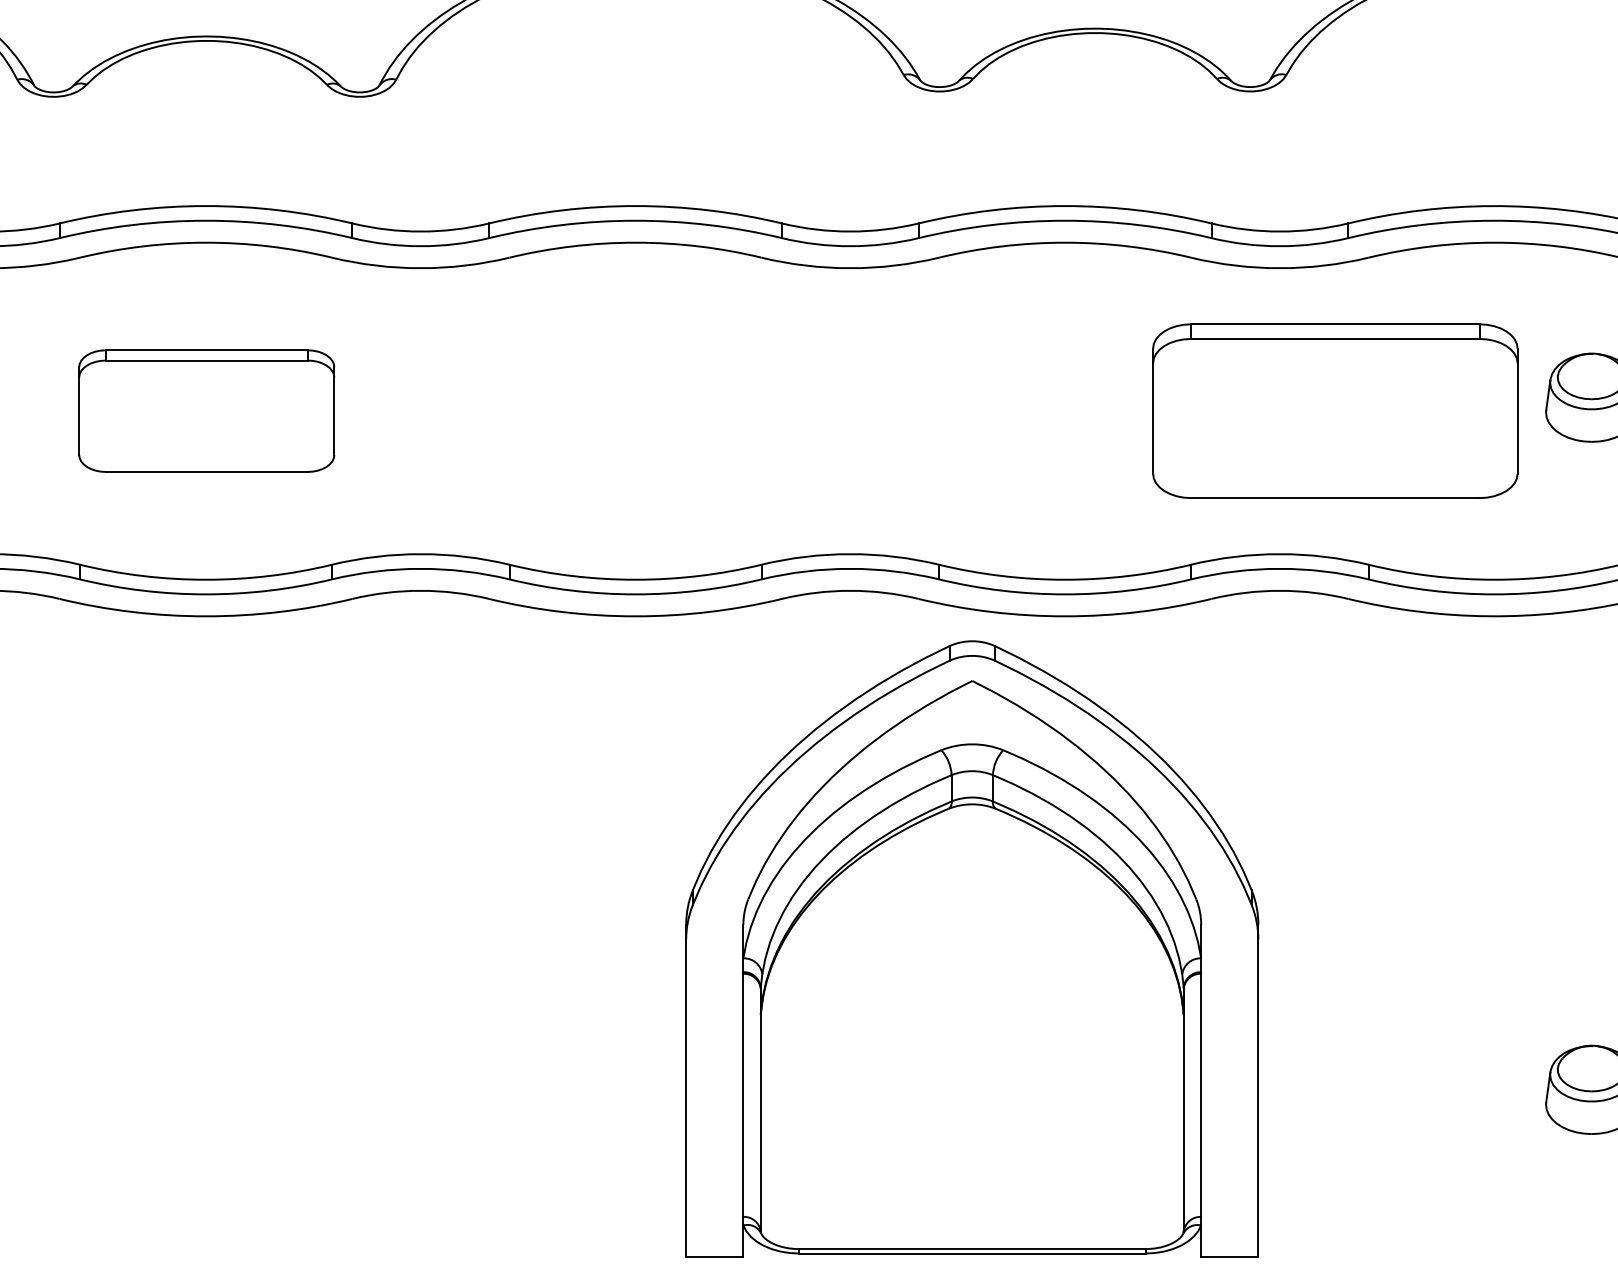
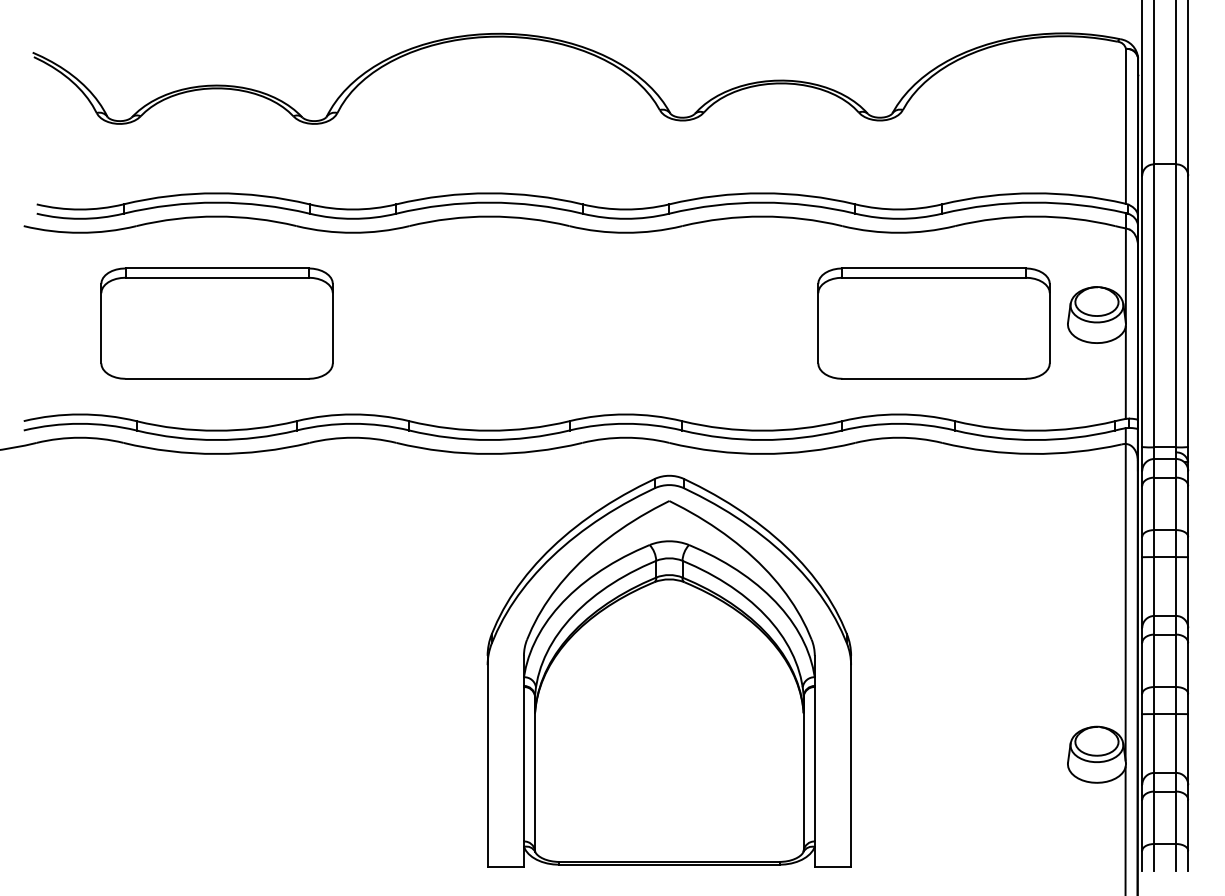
part: (205, 410) -> (216, 323), size x1.43
part: (970, 947) -> (668, 670), moved

